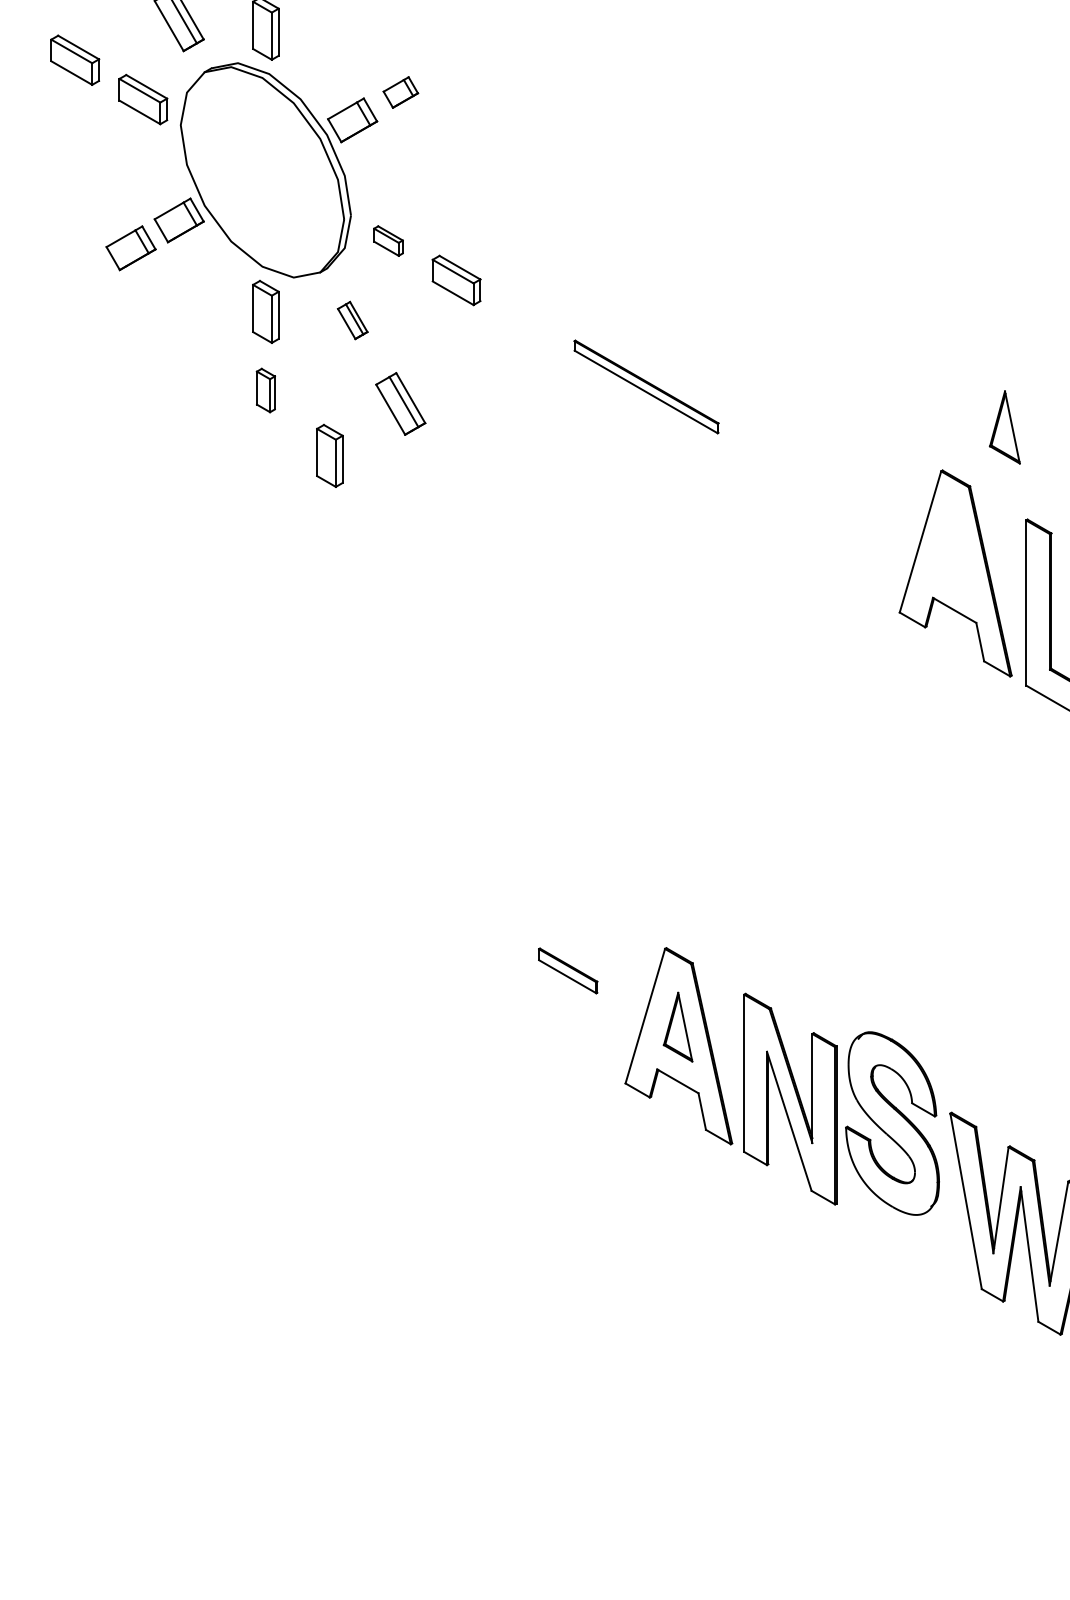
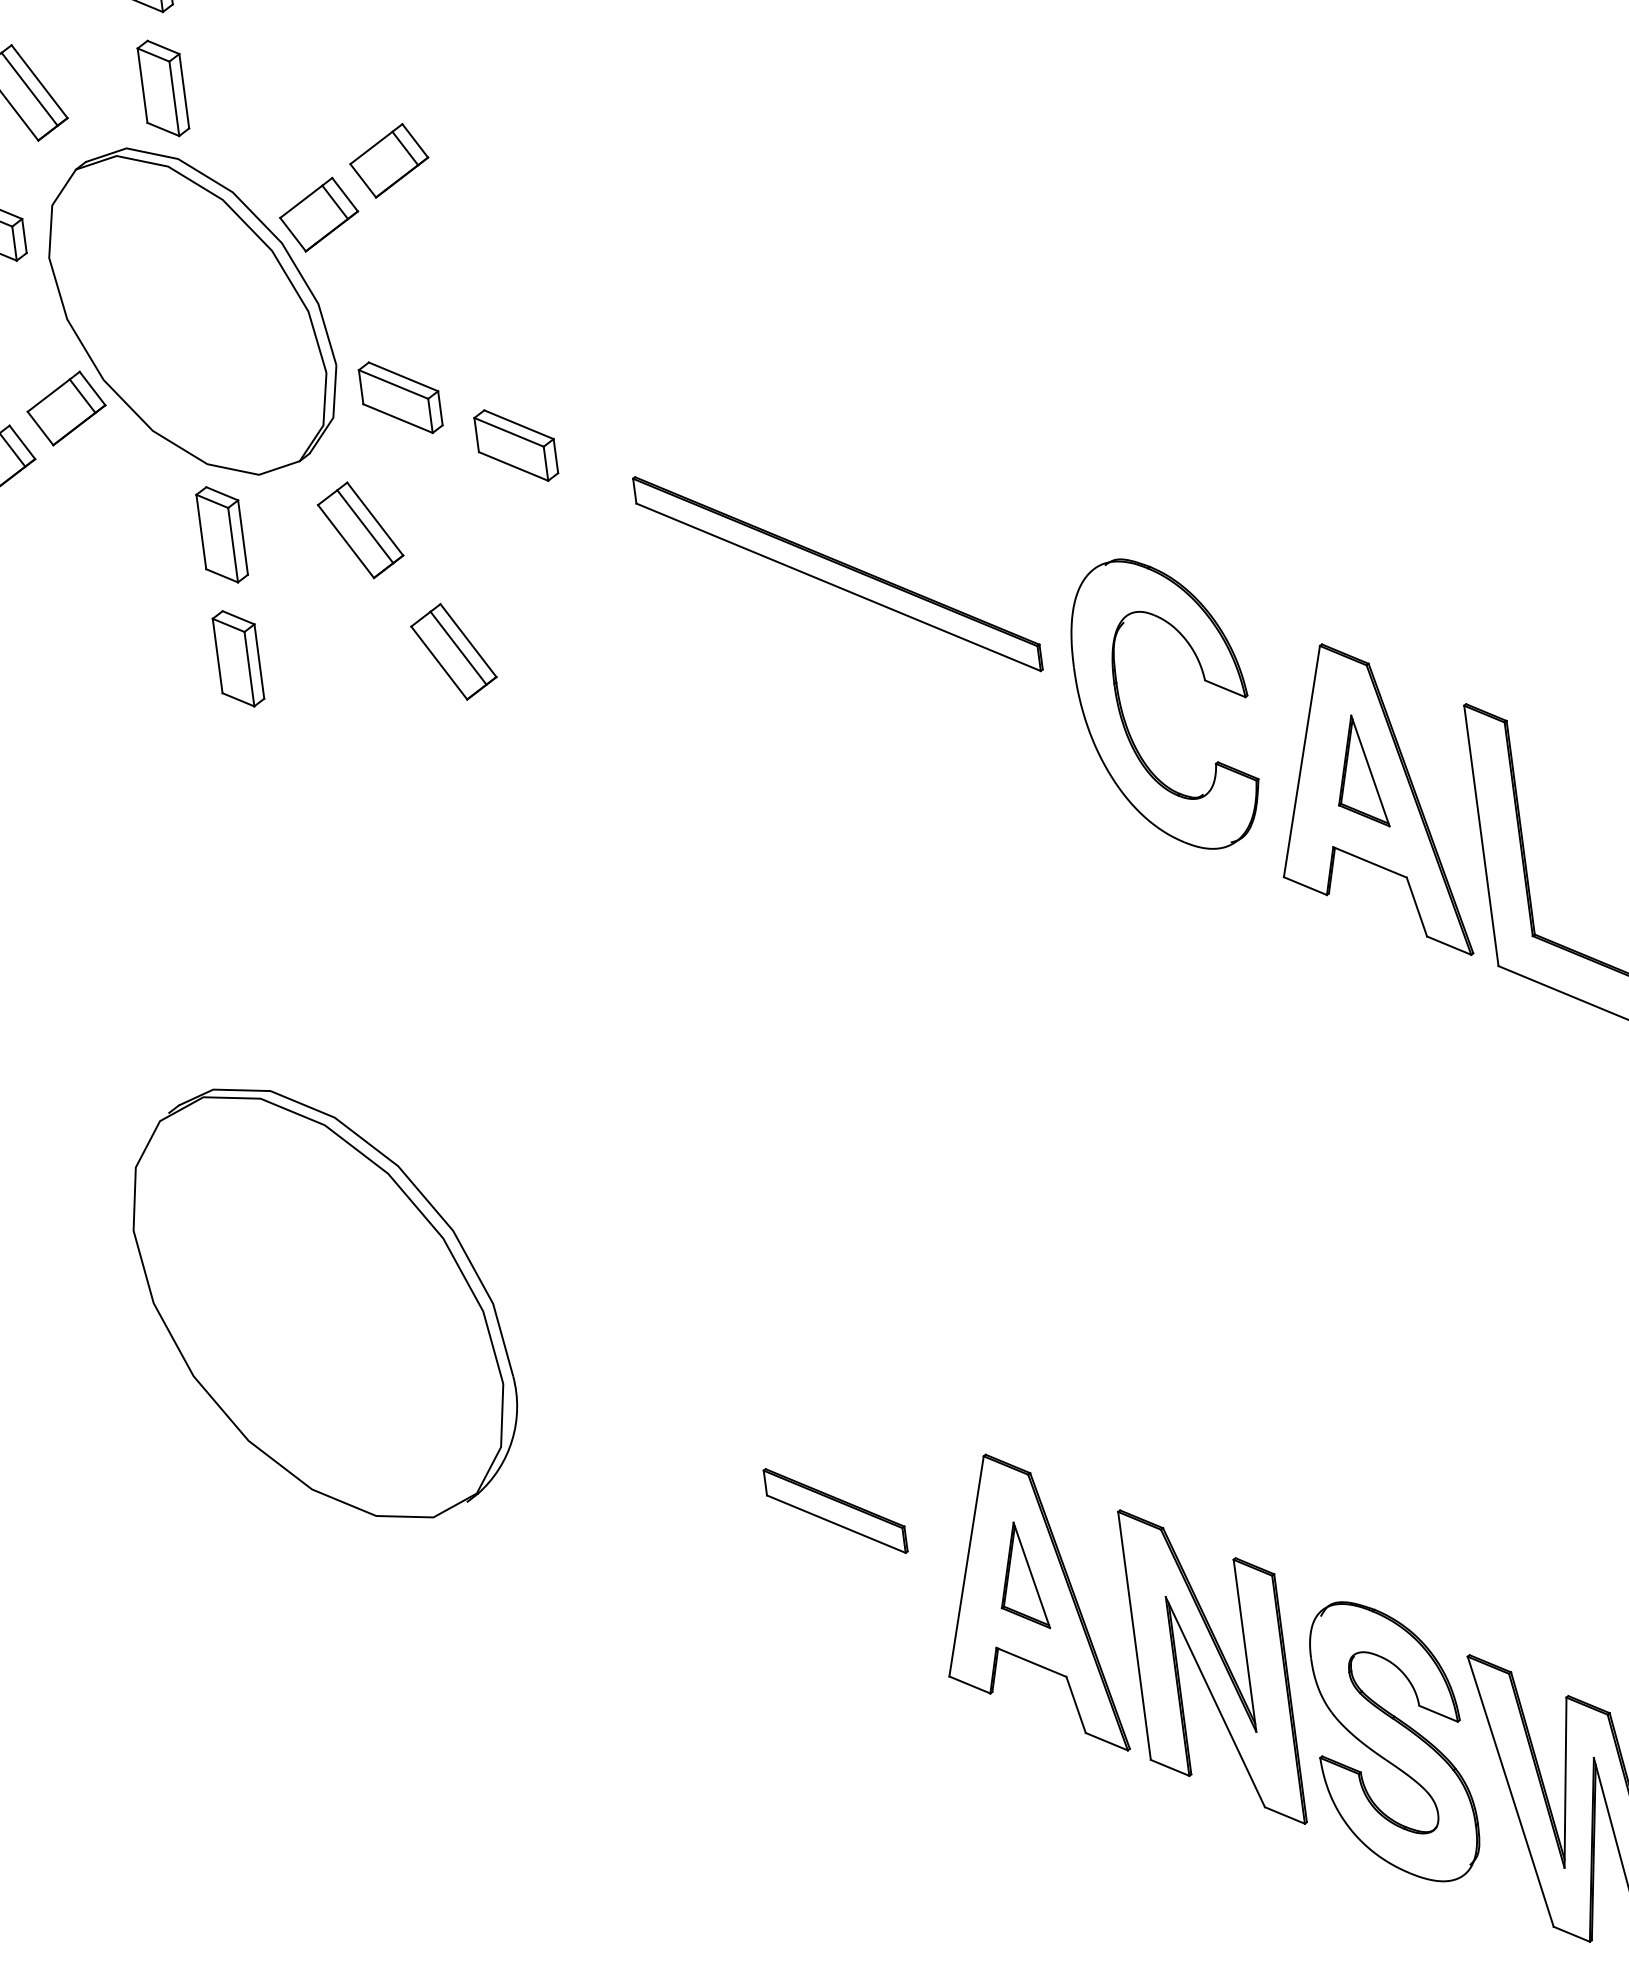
part: (400, 92) -> (388, 160), size x1.43
part: (388, 240) -> (400, 396), size x1.67
part: (352, 320) -> (360, 530), size x1.67
part: (646, 386) -> (837, 573), size x1.67
part: (265, 390) -> (237, 658), size x1.43
part: (1004, 427) -> (1357, 772), moved
part: (329, 455) -> (352, 747), removed
part: (814, 501) -> (1126, 719), added
part: (265, 799) -> (322, 1303), added
part: (567, 970) -> (834, 1510), size x1.43
part: (892, 1123) -> (1392, 1741), moved

